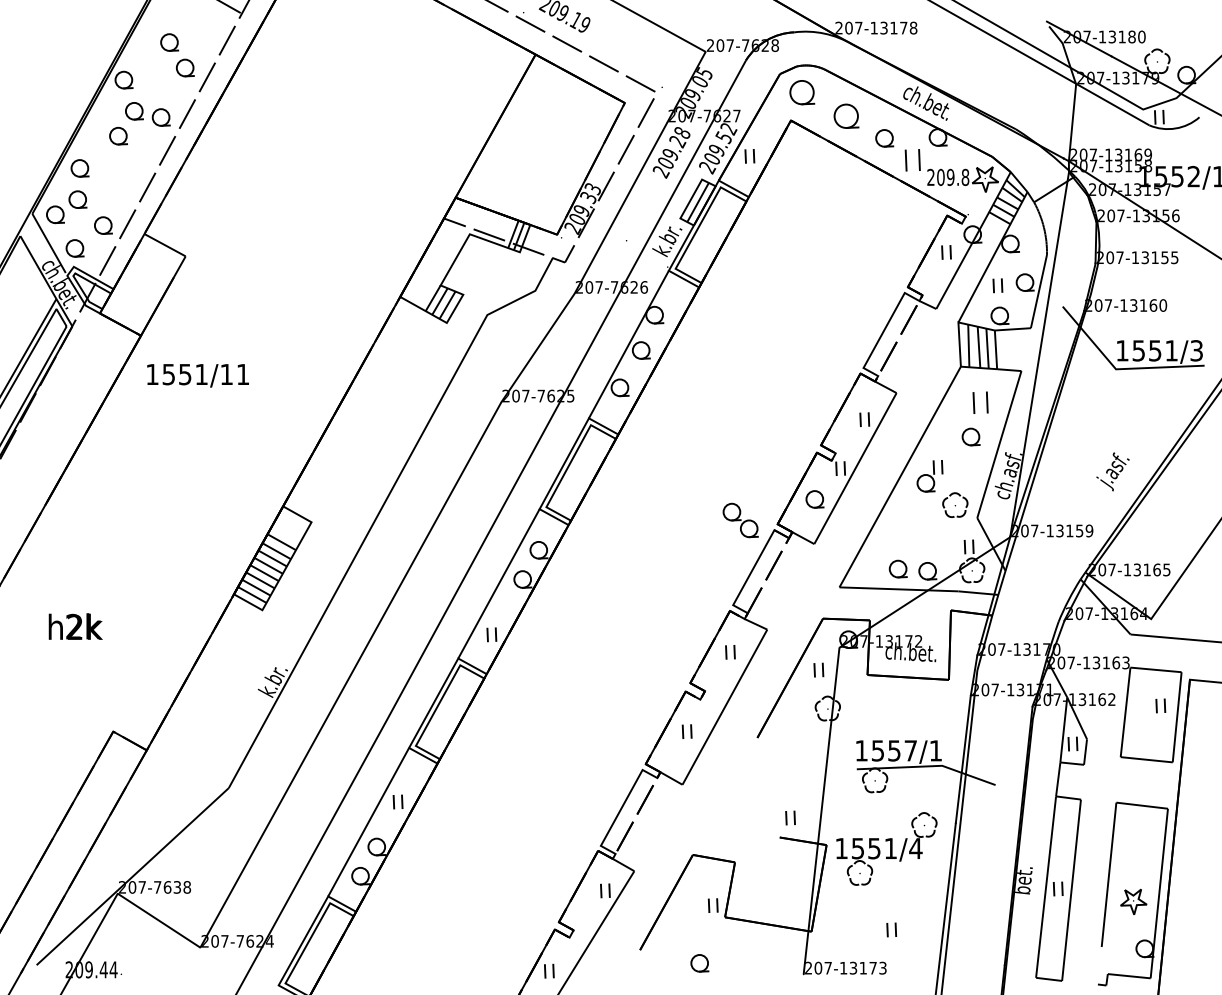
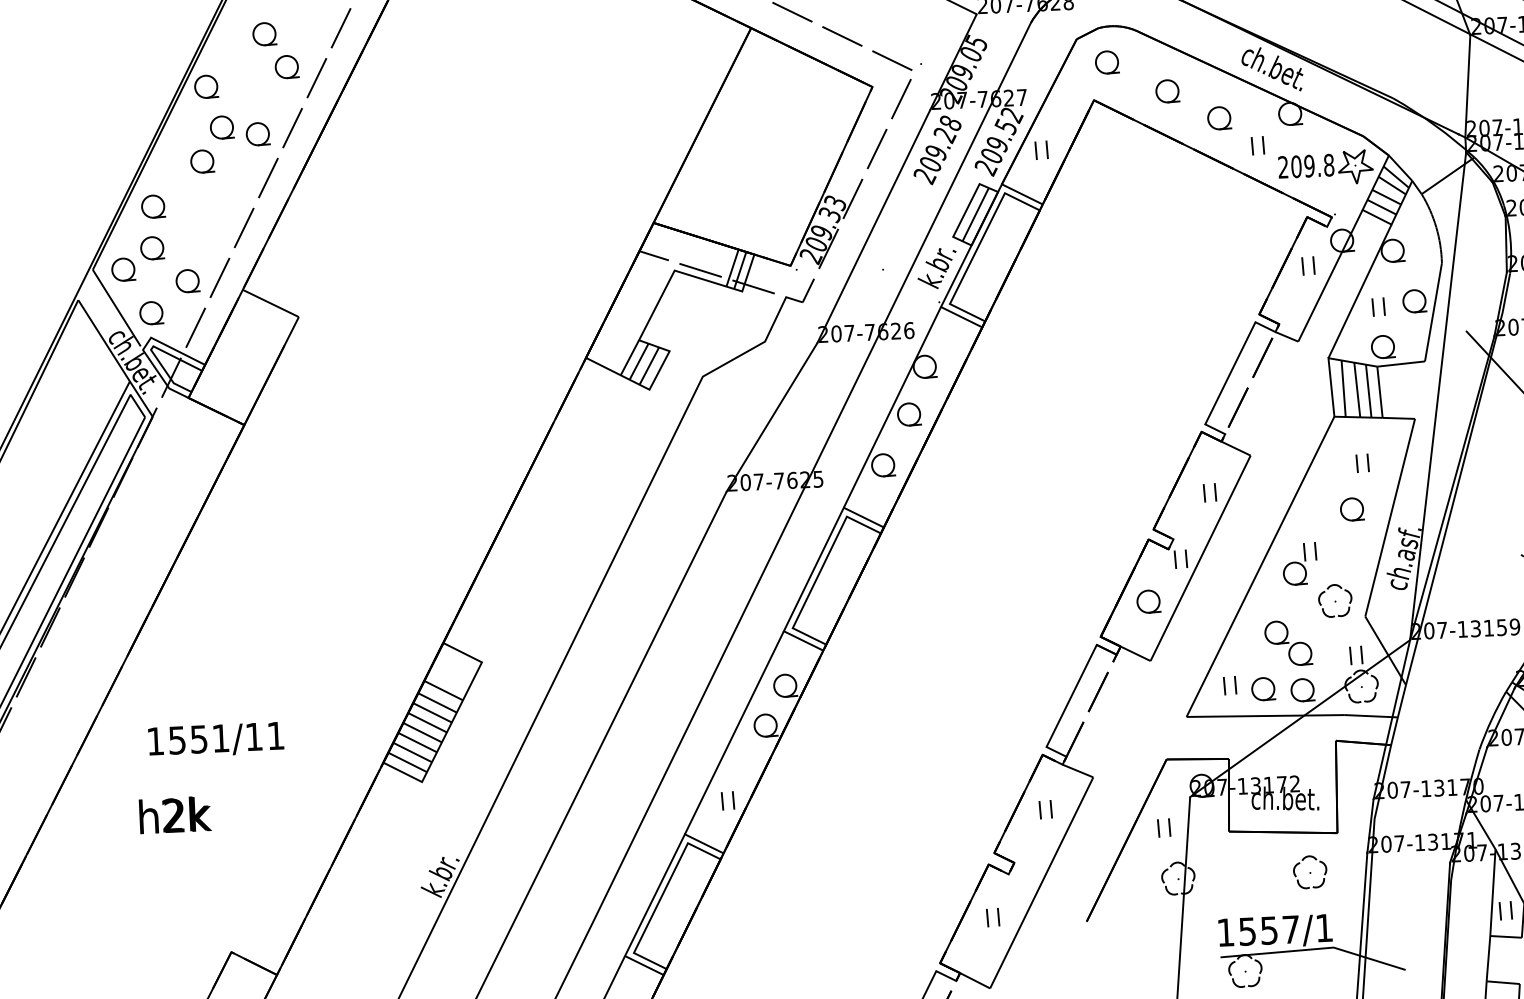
part: (801, 92) -> (1106, 62), size x0.71
part: (846, 116) -> (1167, 91), size x0.71
part: (912, 160) -> (1257, 145), size x0.62
text: (197, 375) -> (215, 739), moved
part: (980, 402) -> (1362, 463), size x0.62
part: (740, 520) -> (1288, 643), moved
part: (873, 565) -> (1230, 685), added
part: (927, 708) -> (1310, 872), added

